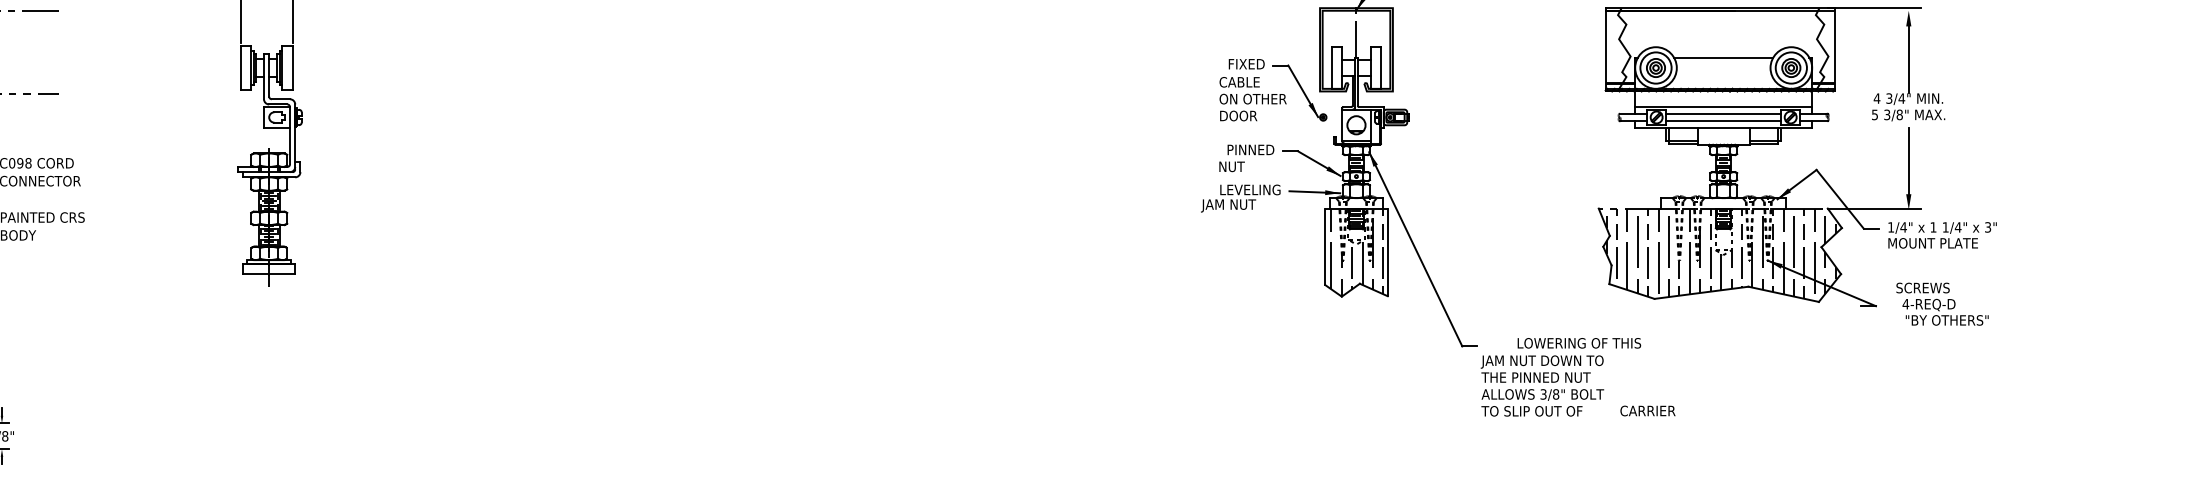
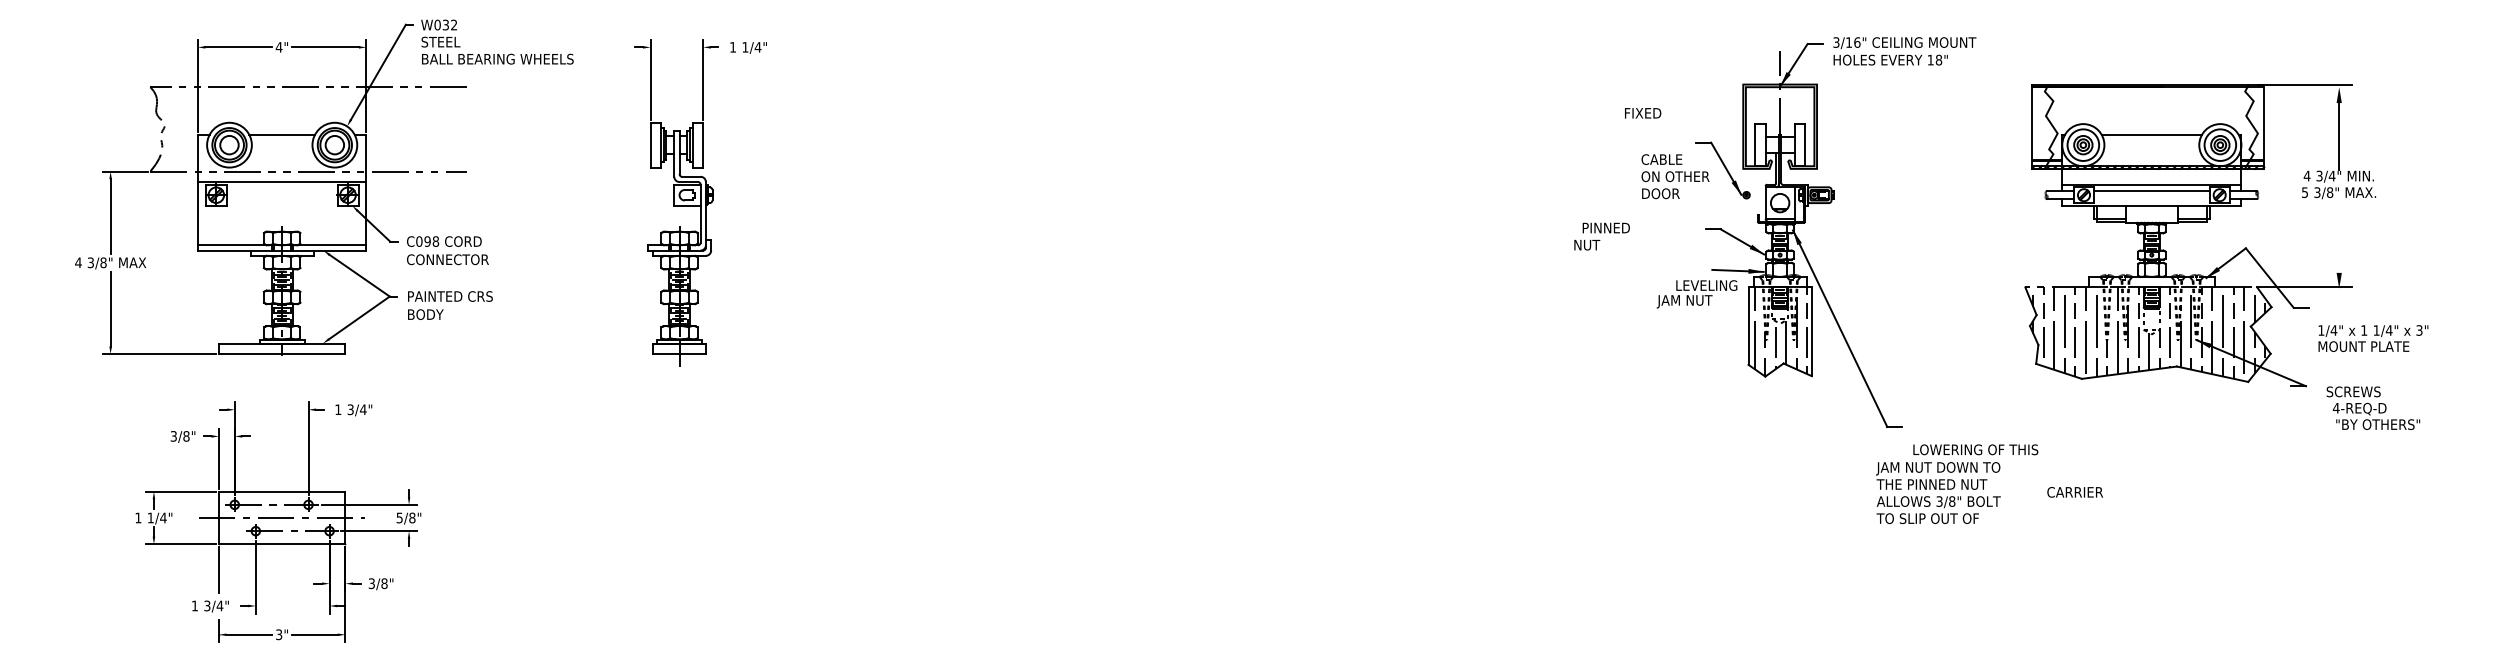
text: (1247, 64) -> (1643, 113), moved
line: (1723, 121) -> (2151, 199), removed
text: (1246, 158) -> (1601, 236), moved
line: (1909, 160) -> (2339, 238), removed
text: (1240, 198) -> (1696, 294), moved
text: (1942, 235) -> (2373, 338), moved
text: (1942, 303) -> (2373, 407), moved
text: (1561, 376) -> (1957, 483), moved

